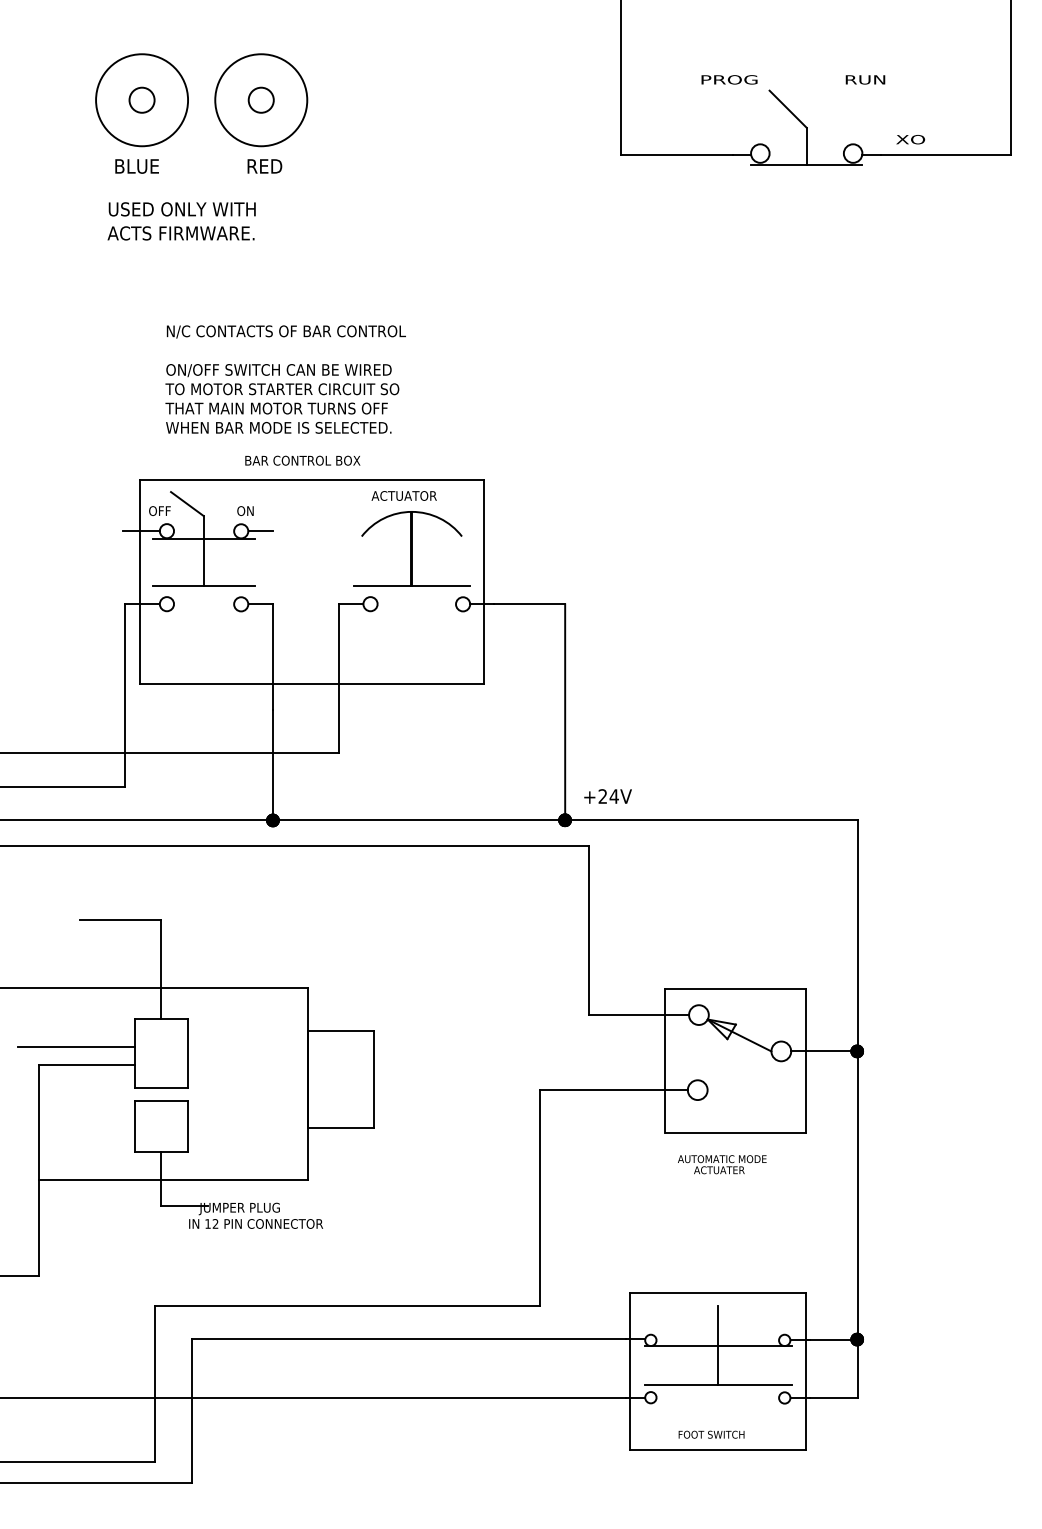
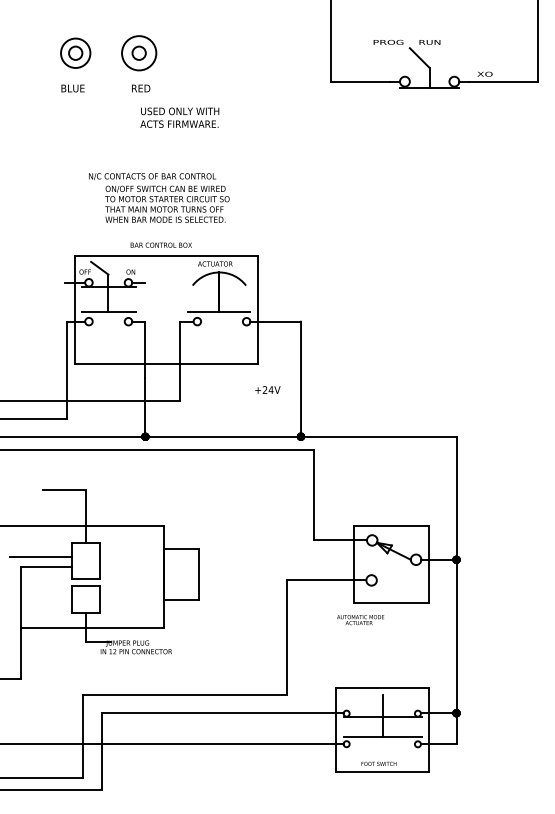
text: (864, 80) -> (429, 42), moved
circle: (141, 98) -> (75, 52), size x0.6
circle: (259, 98) -> (138, 52), size x0.7
text: (181, 220) -> (179, 117), moved
text: (282, 397) -> (167, 203), moved
text: (607, 795) -> (267, 389), moved
text: (721, 1165) -> (360, 620), moved

